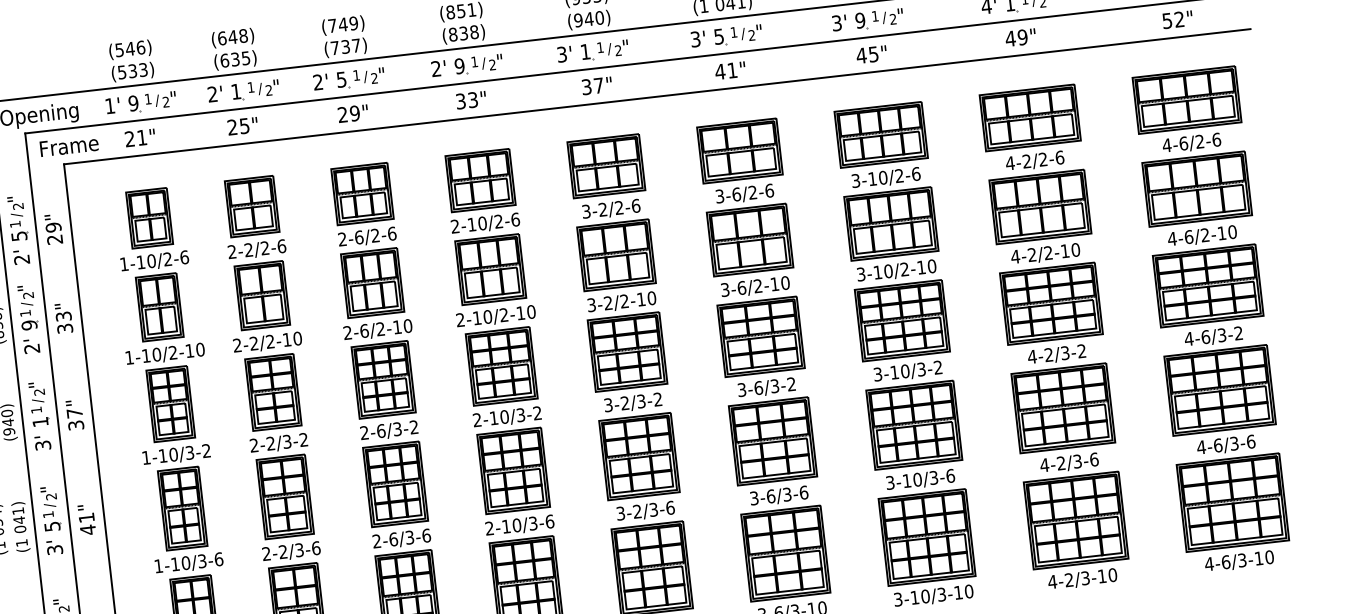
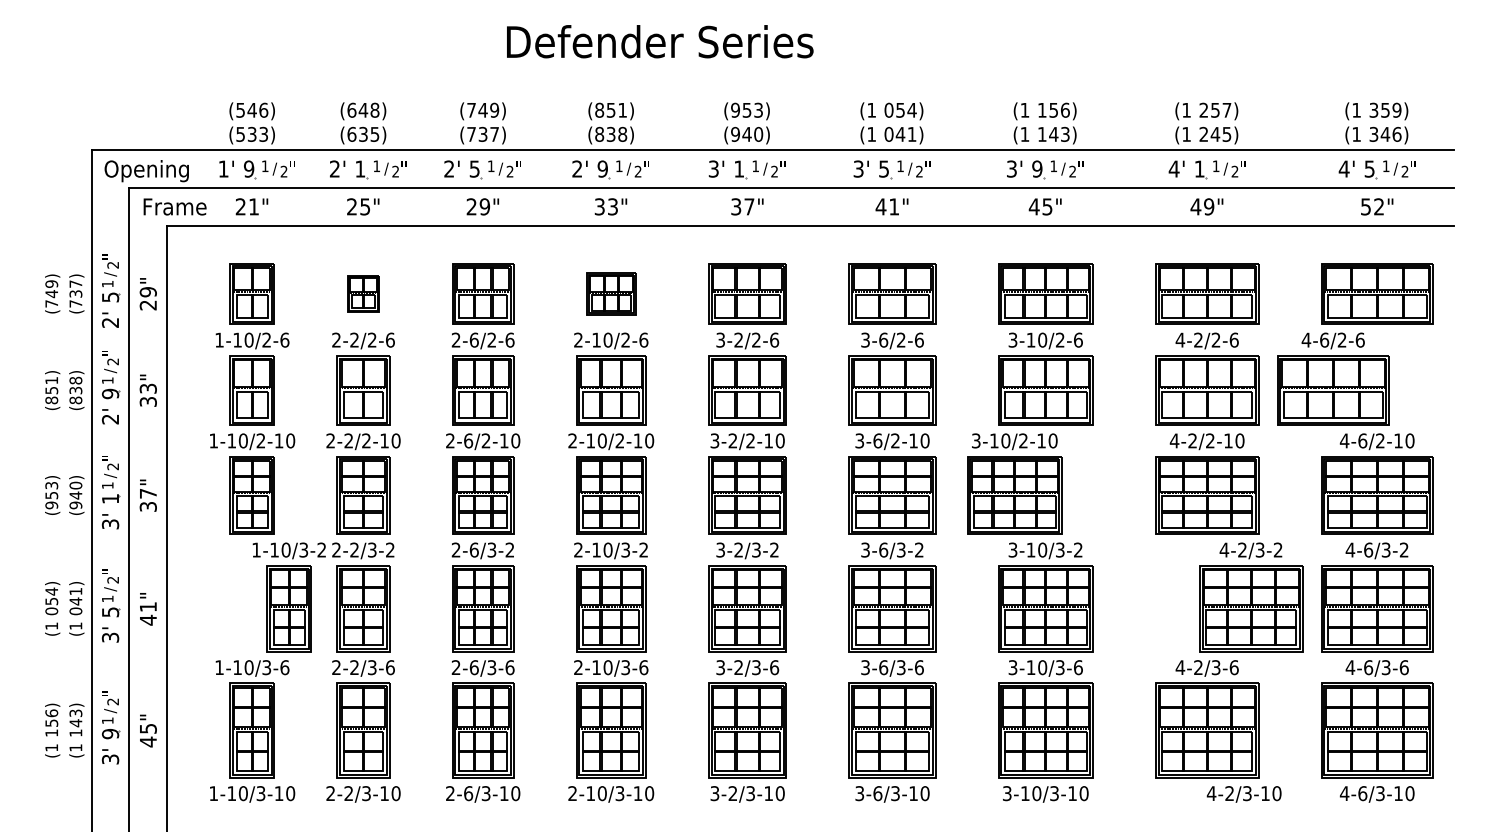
part: (1196, 177) -> (1333, 378), moved
part: (480, 180) -> (611, 293), size x0.7
part: (252, 206) -> (363, 293), size x0.6
part: (900, 309) -> (1014, 483), moved
part: (1062, 397) -> (1251, 597), moved
part: (180, 498) -> (288, 597), moved
text: (1082, 579) -> (1243, 794), moved

